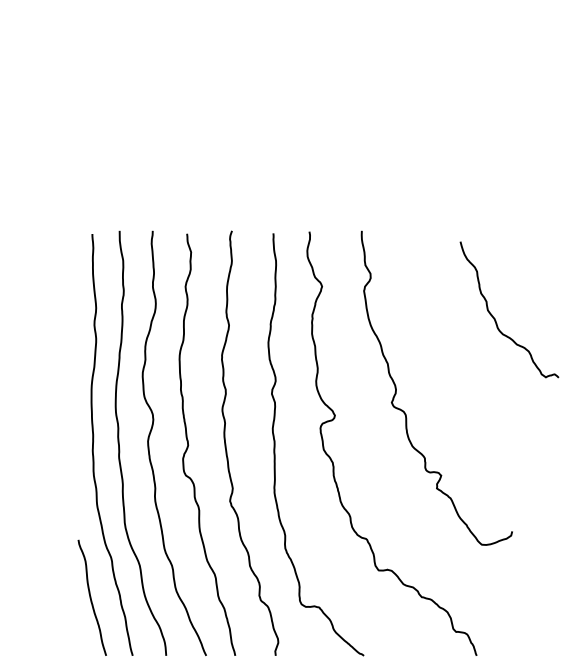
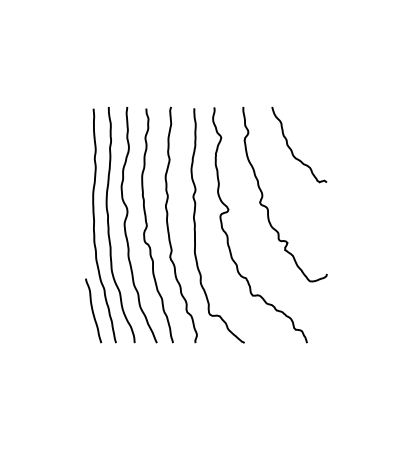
curve: (495, 316) -> (291, 148), moved

